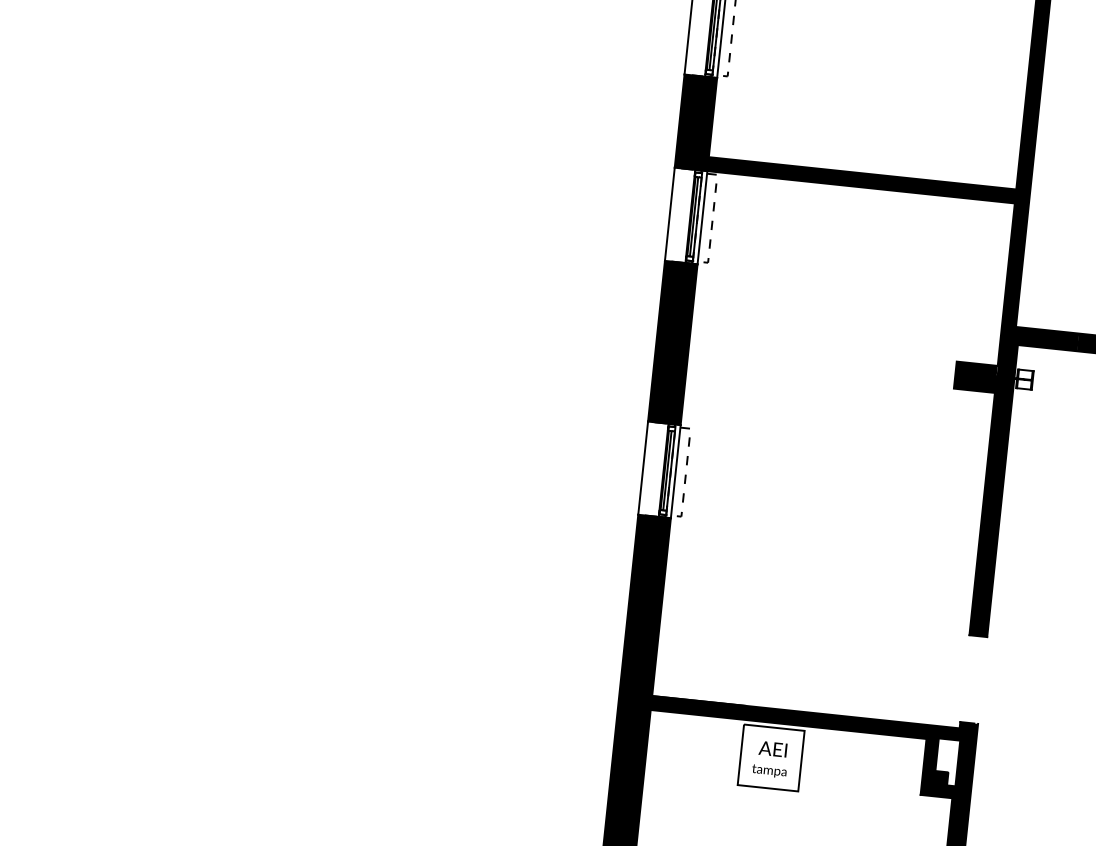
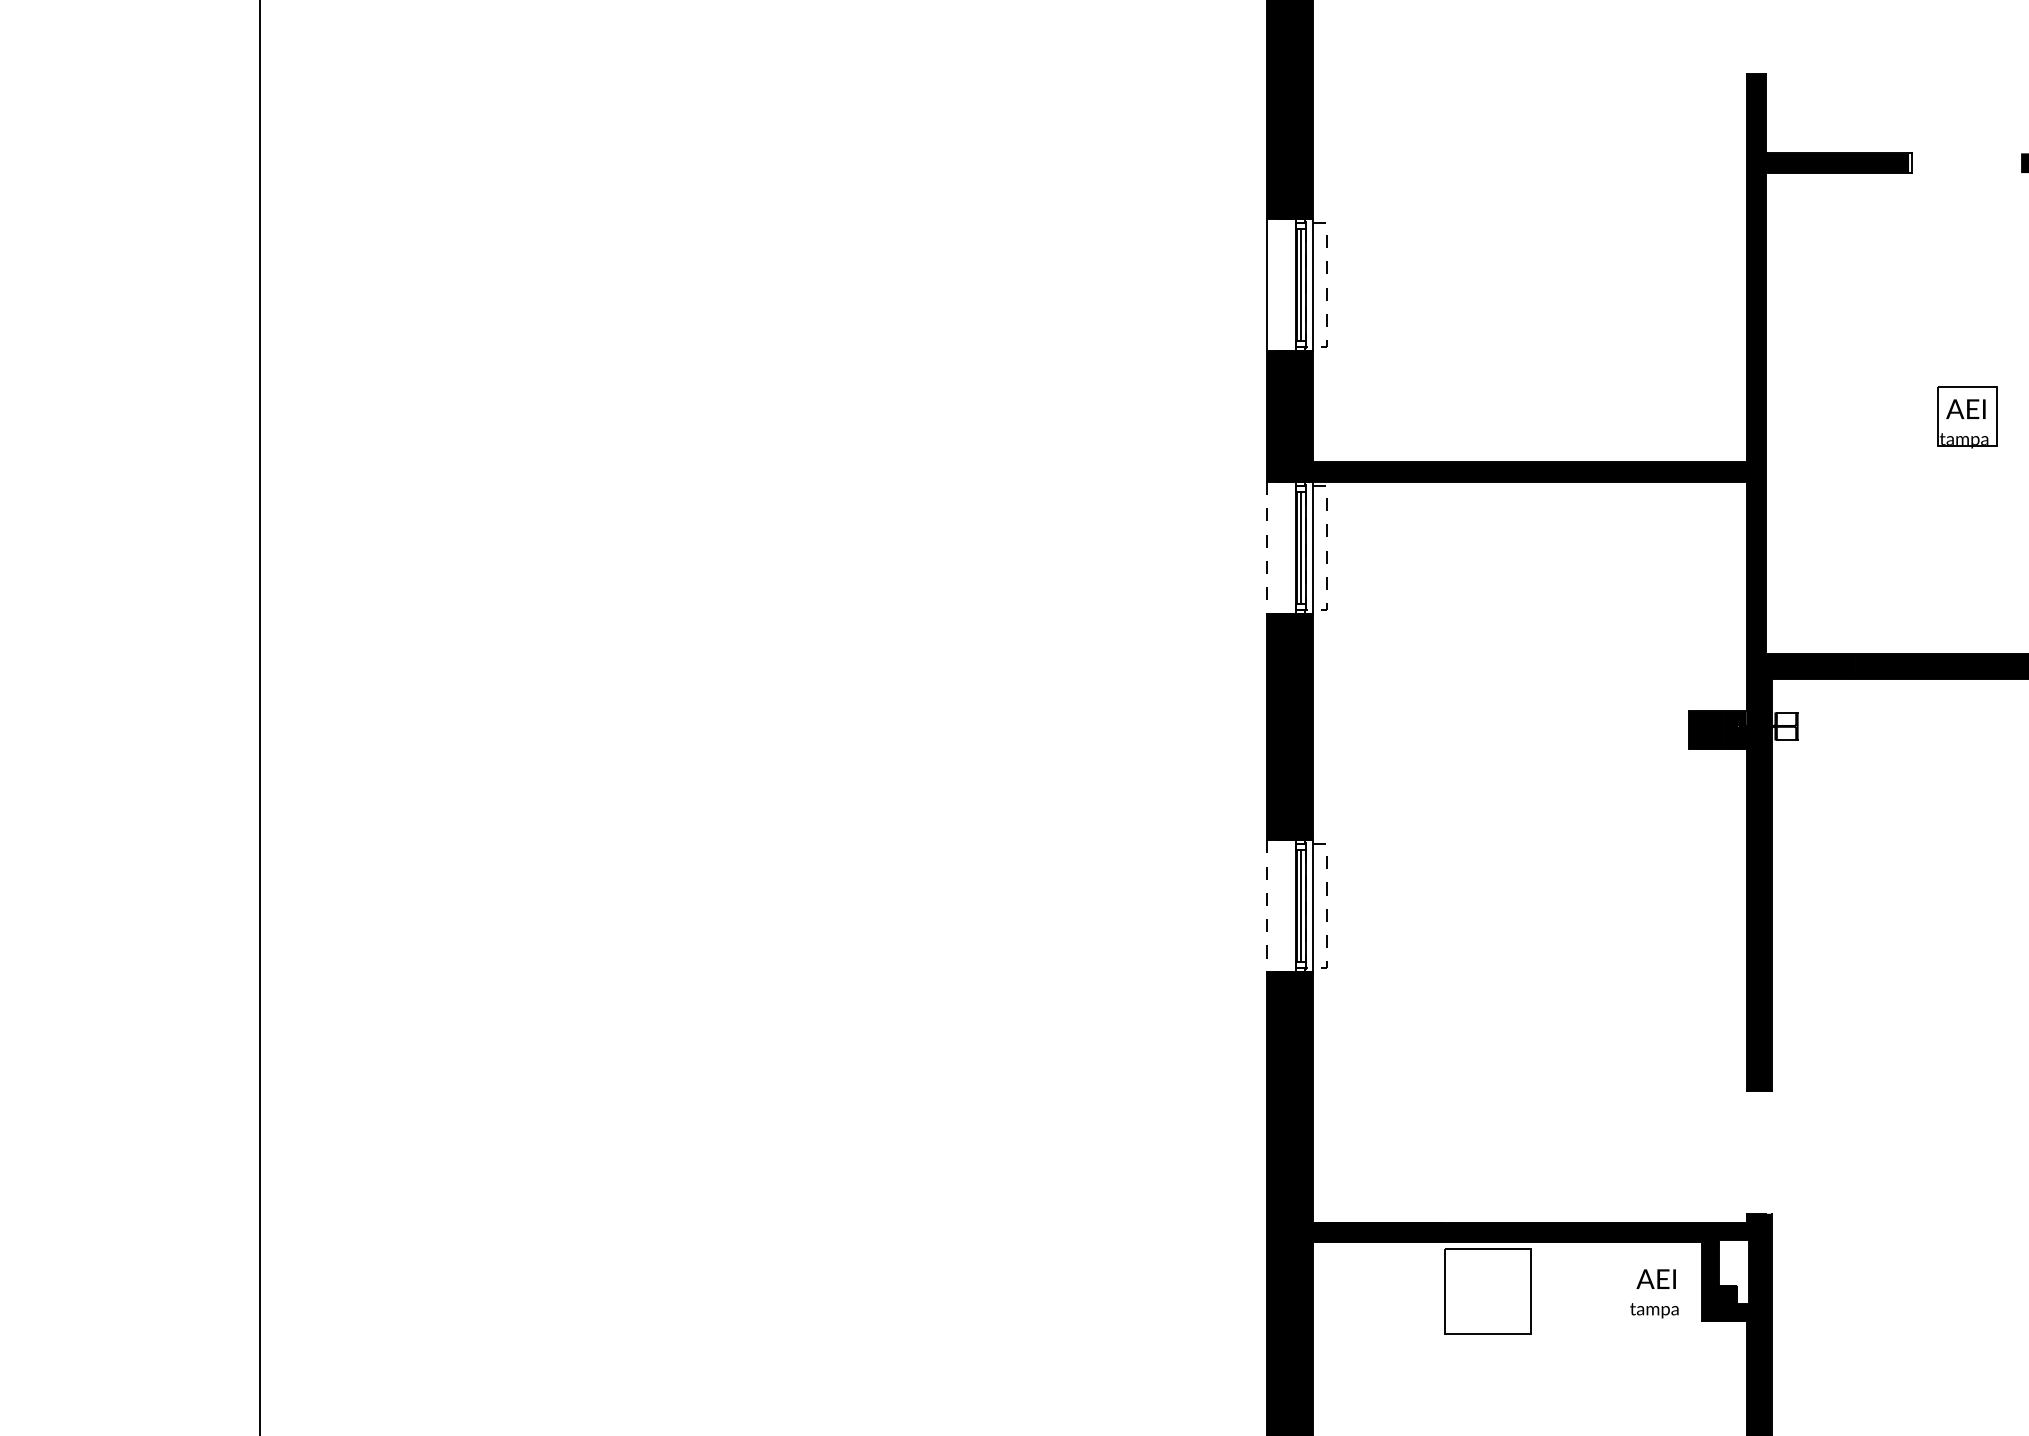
line: (669, 214) -> (1266, 547), solid -> dashed
line: (642, 468) -> (1266, 906), solid -> dashed
text: (770, 759) -> (1654, 1293), moved

